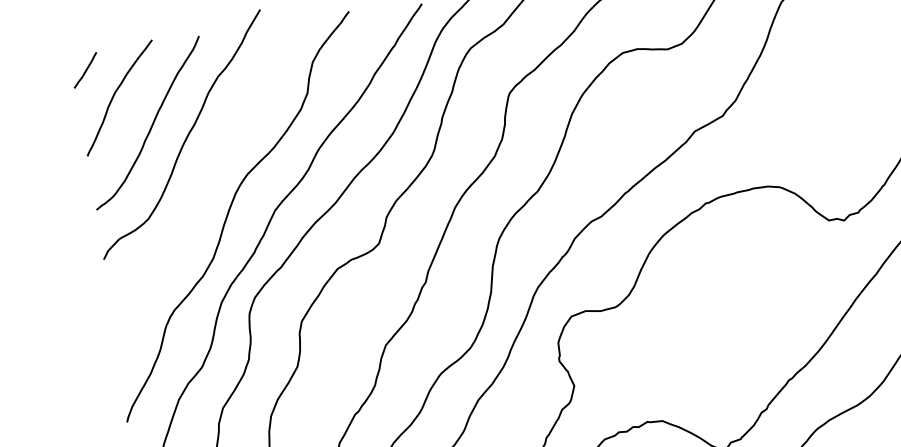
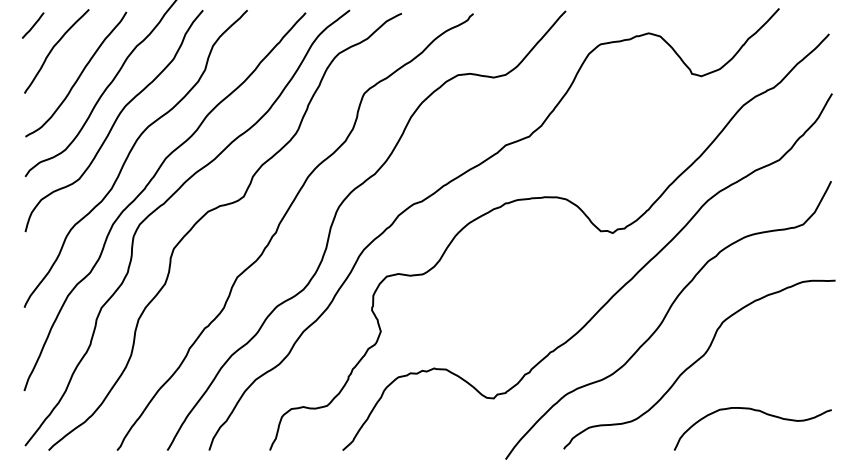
curve: (204, 173) -> (114, 120), added

